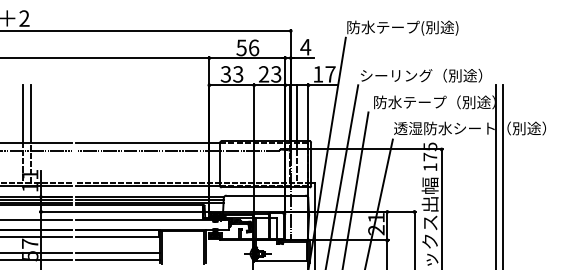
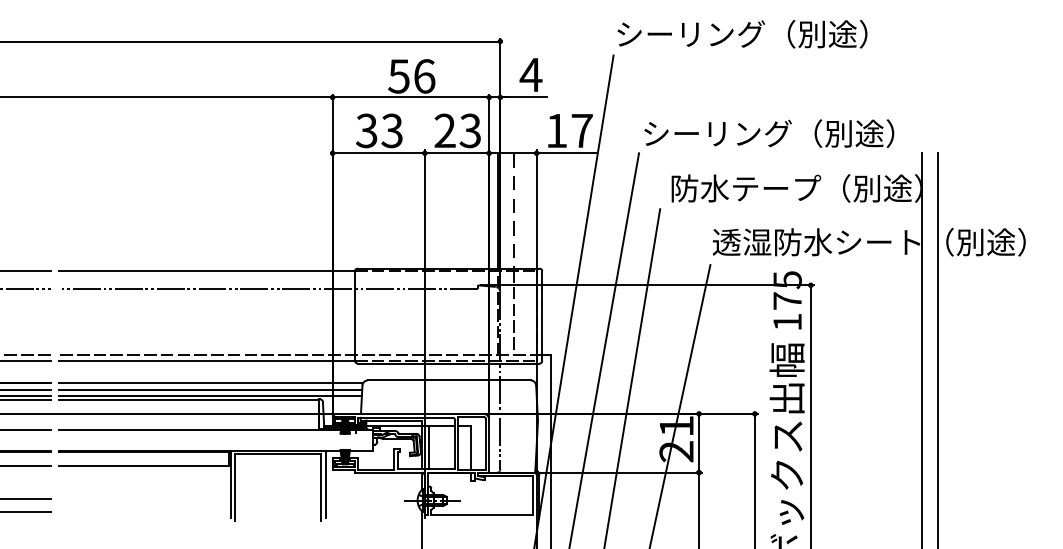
text: (408, 27) -> (742, 34), 防水テープ(別途) -> シーリング（別途）
line: (297, 114) -> (514, 213), solid -> dashed
line: (117, 253) -> (143, 499), removed
line: (117, 259) -> (143, 511), removed

